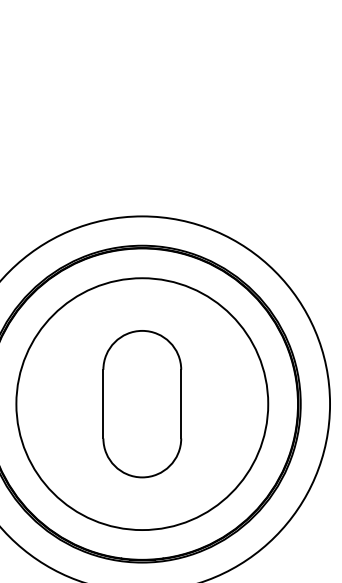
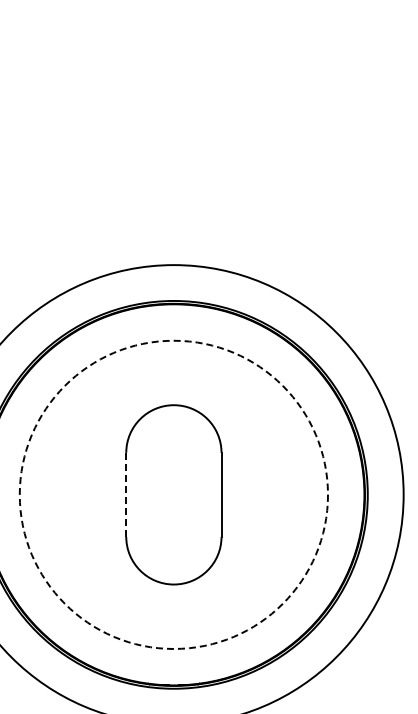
circle: (141, 403) -> (173, 494), solid -> dashed
line: (103, 404) -> (126, 495), solid -> dashed

